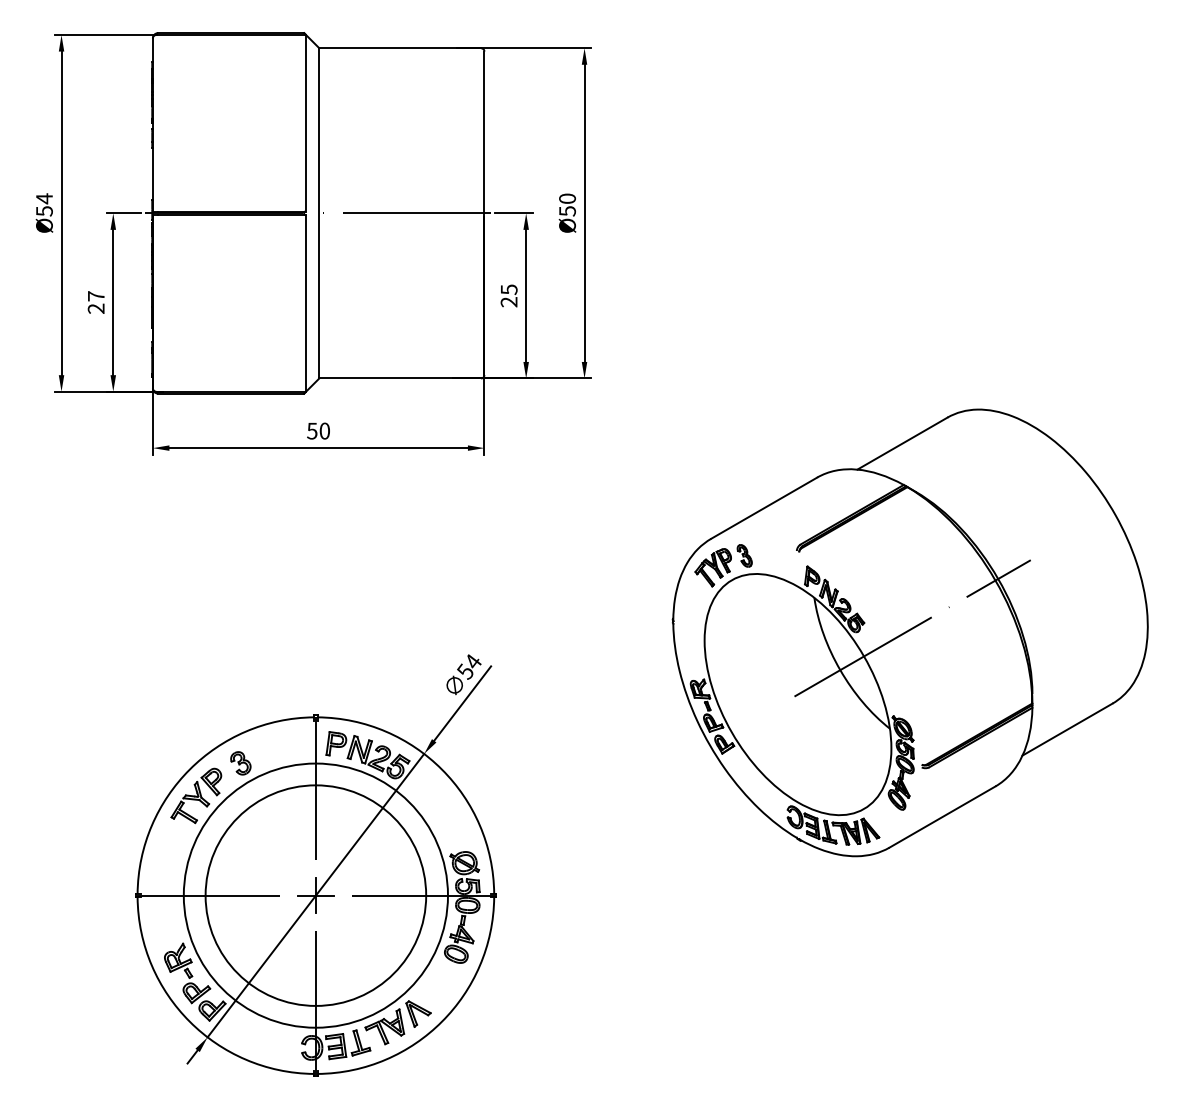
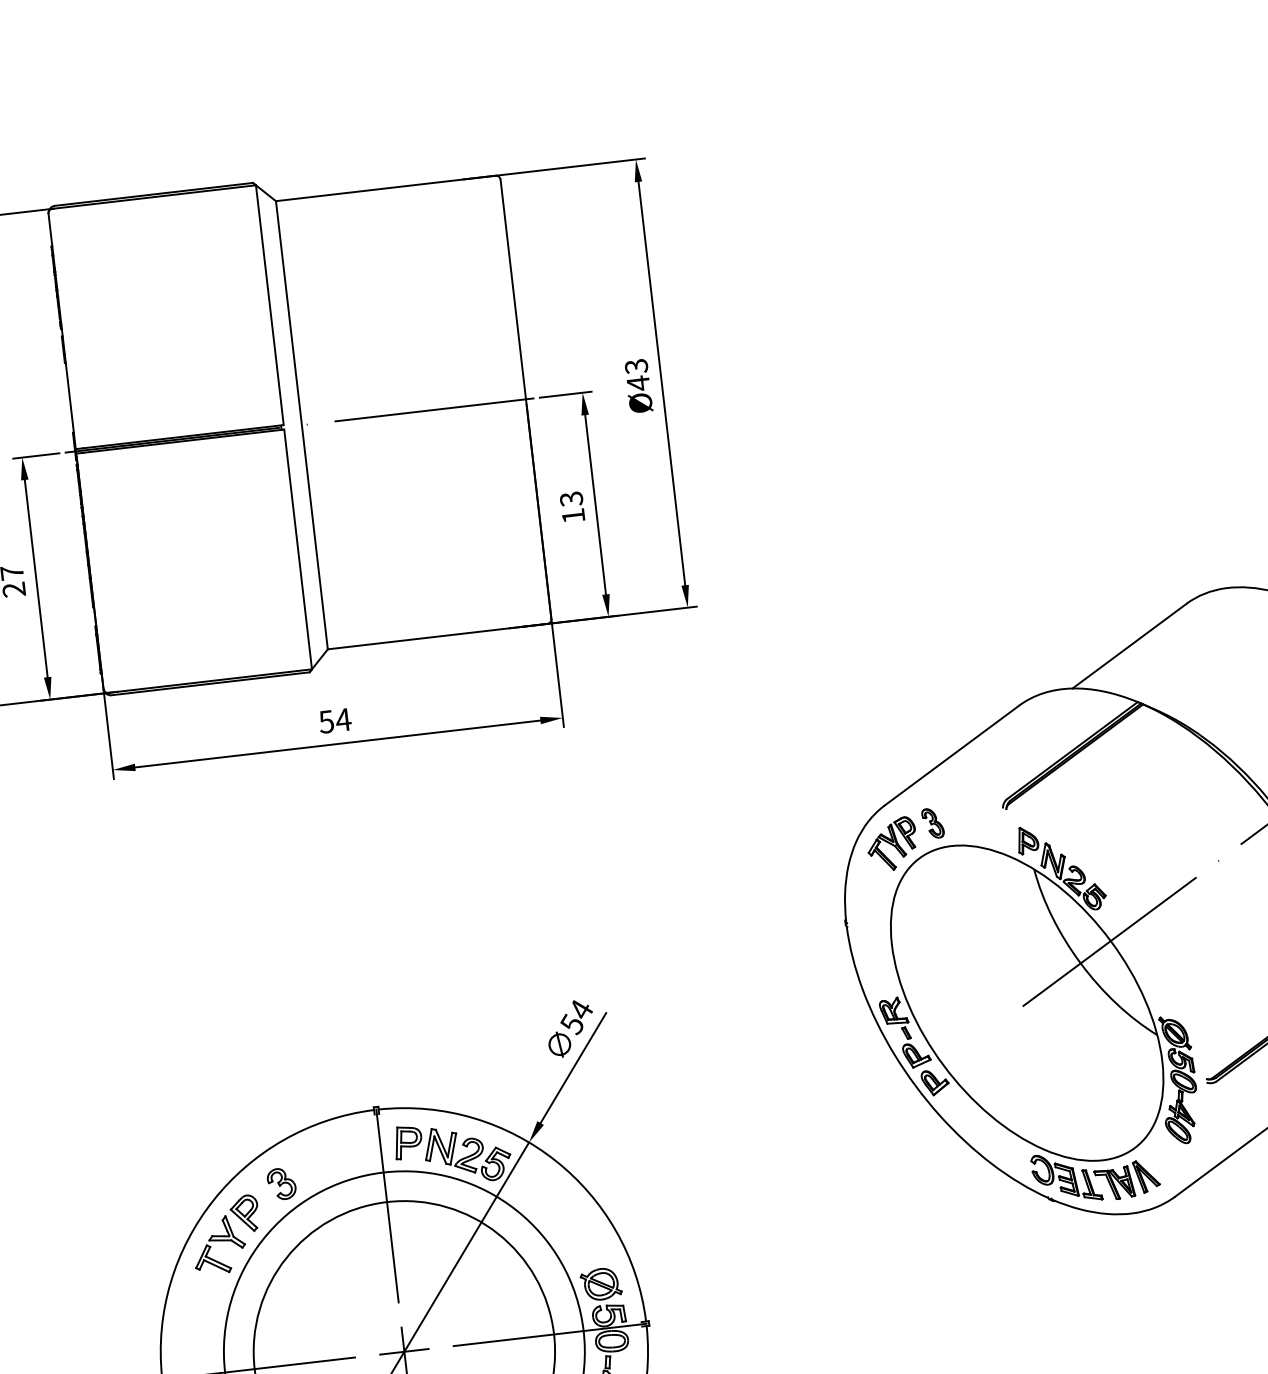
text: (567, 204) -> (637, 374), Ø50 -> Ø43
text: (508, 295) -> (571, 507), 25 -> 13
text: (324, 430) -> (343, 719), 50 -> 54

